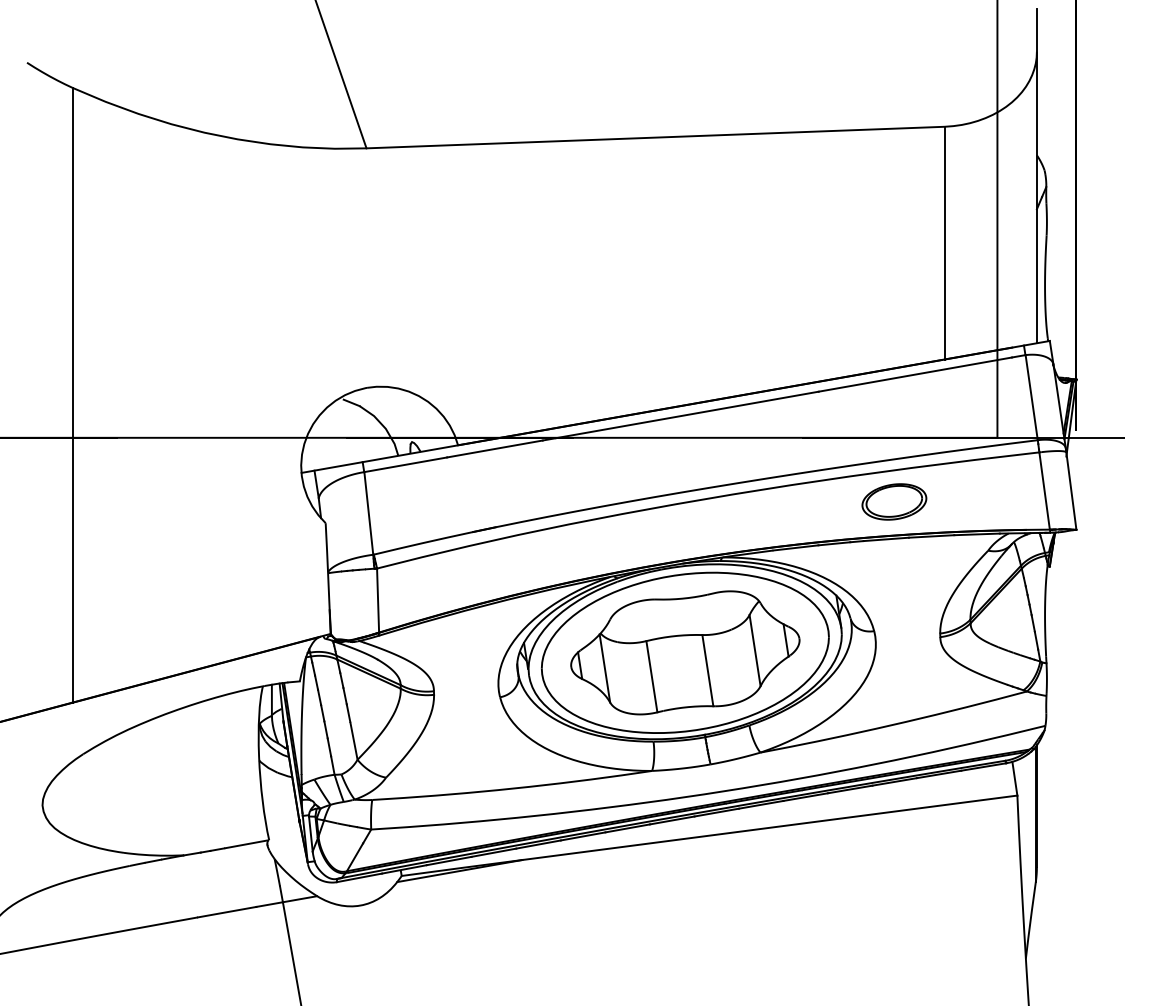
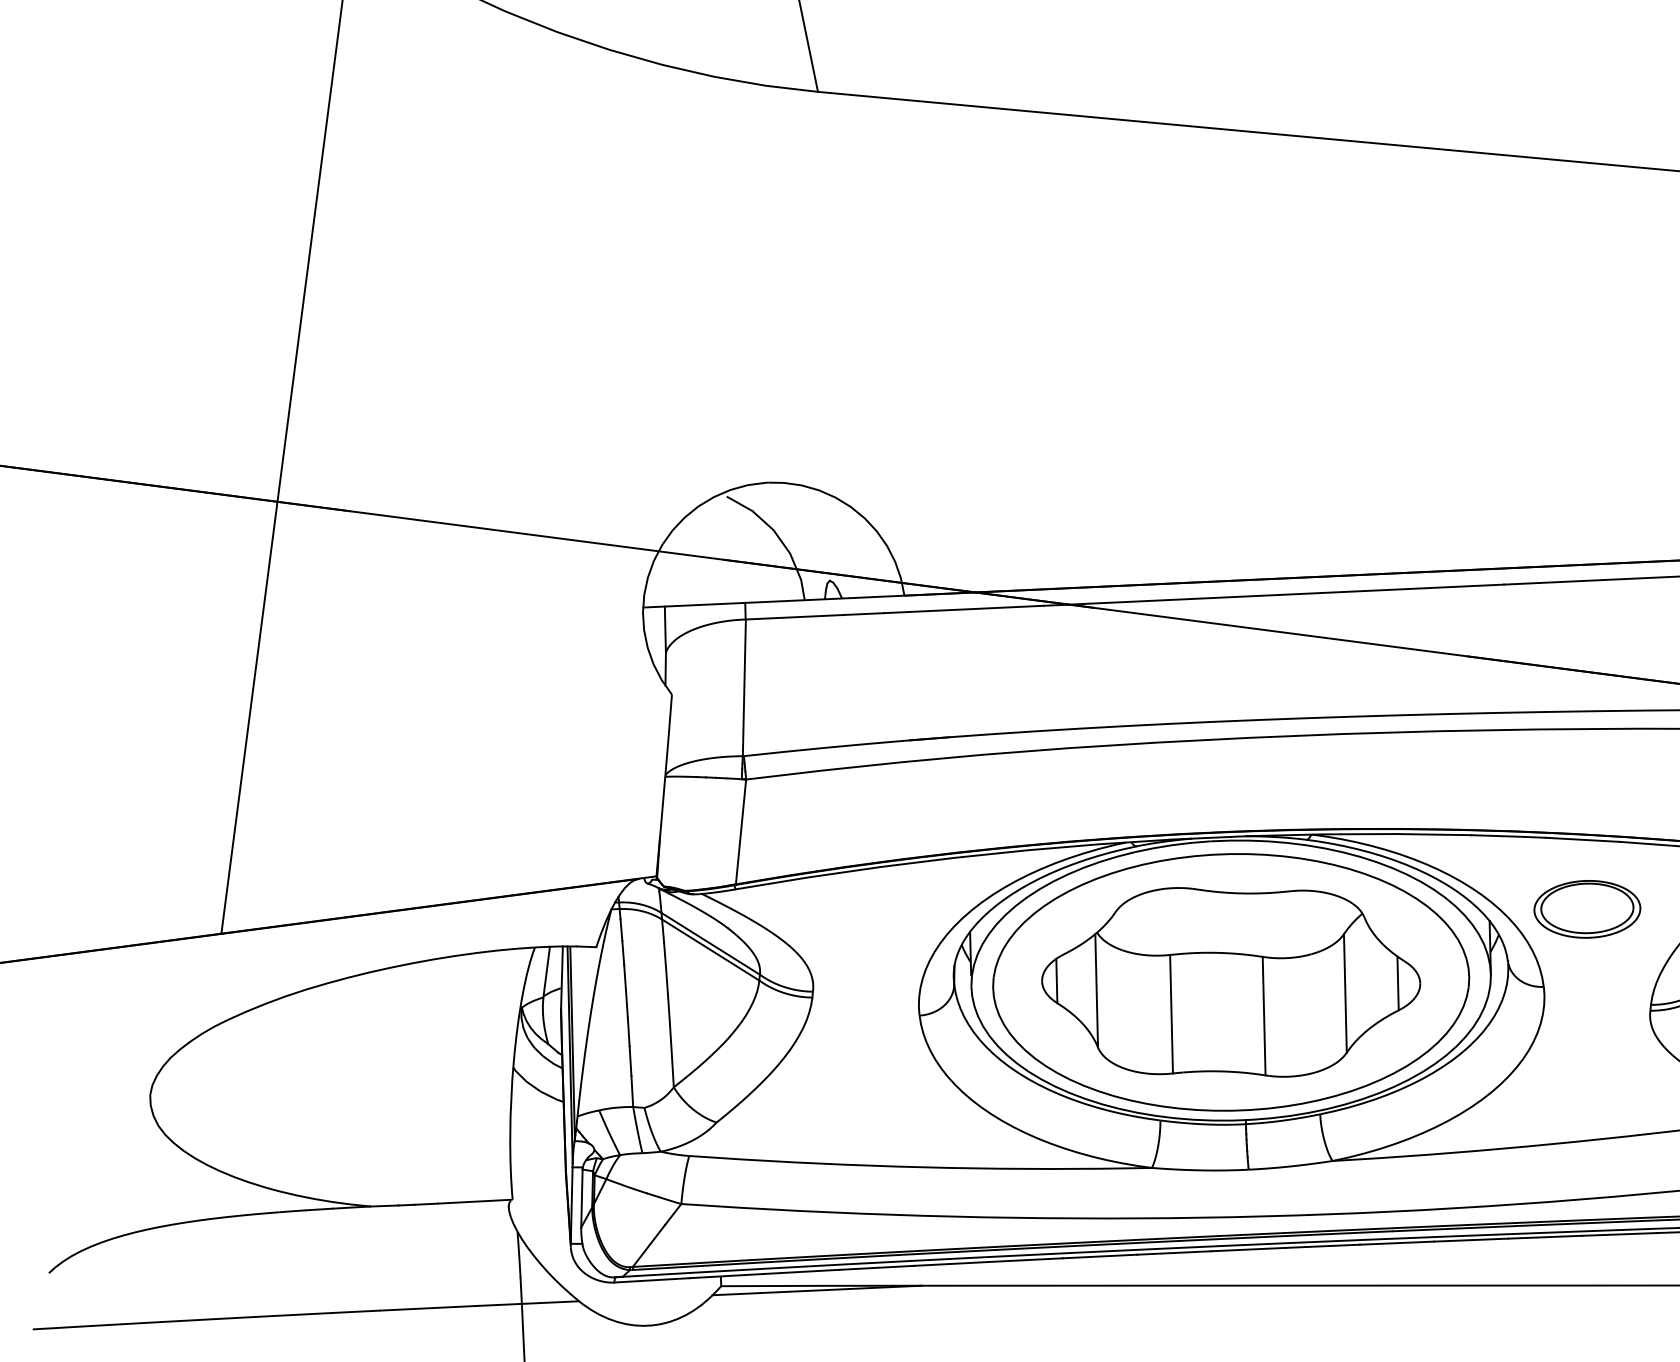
part: (894, 501) -> (1587, 908), moved

